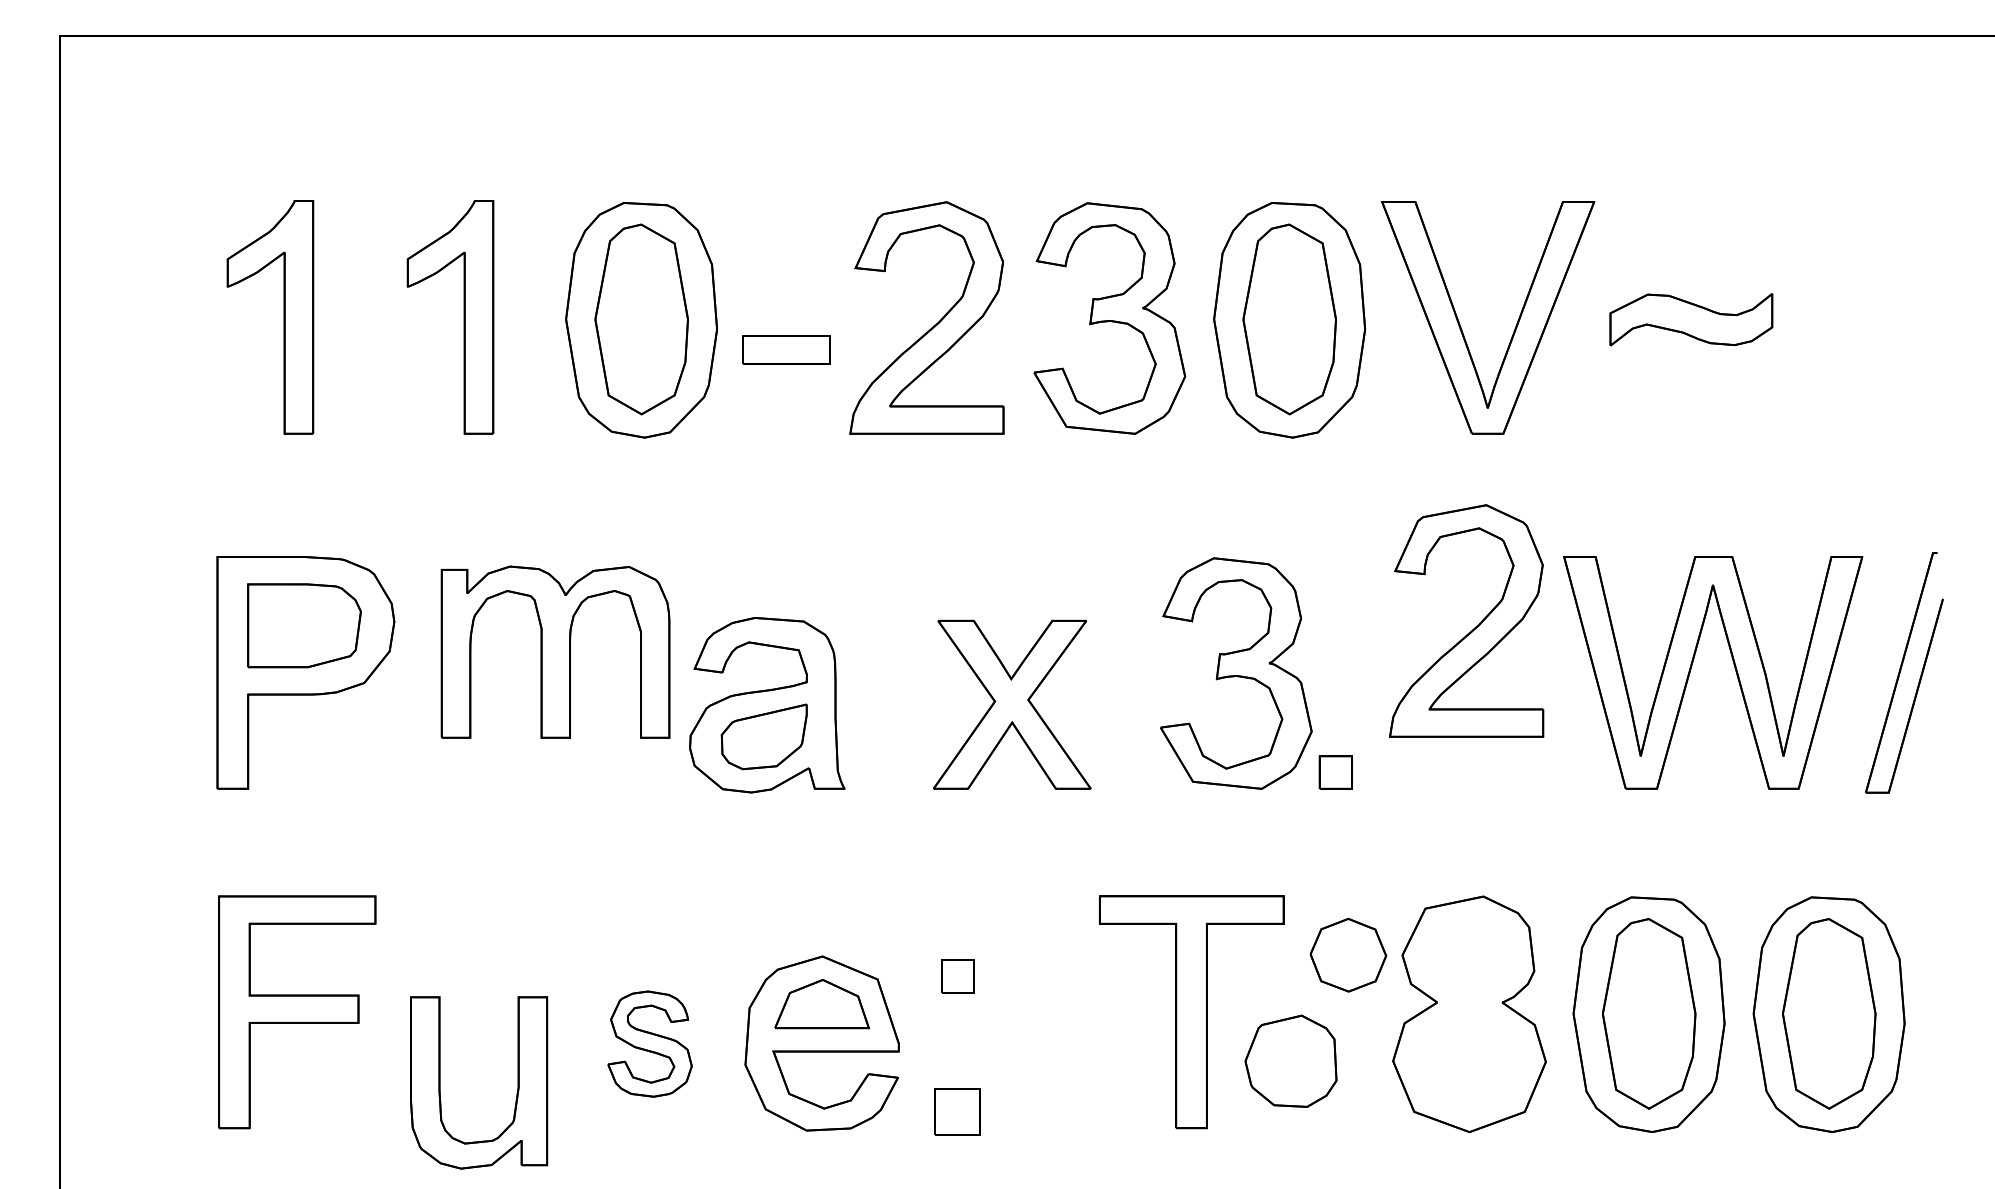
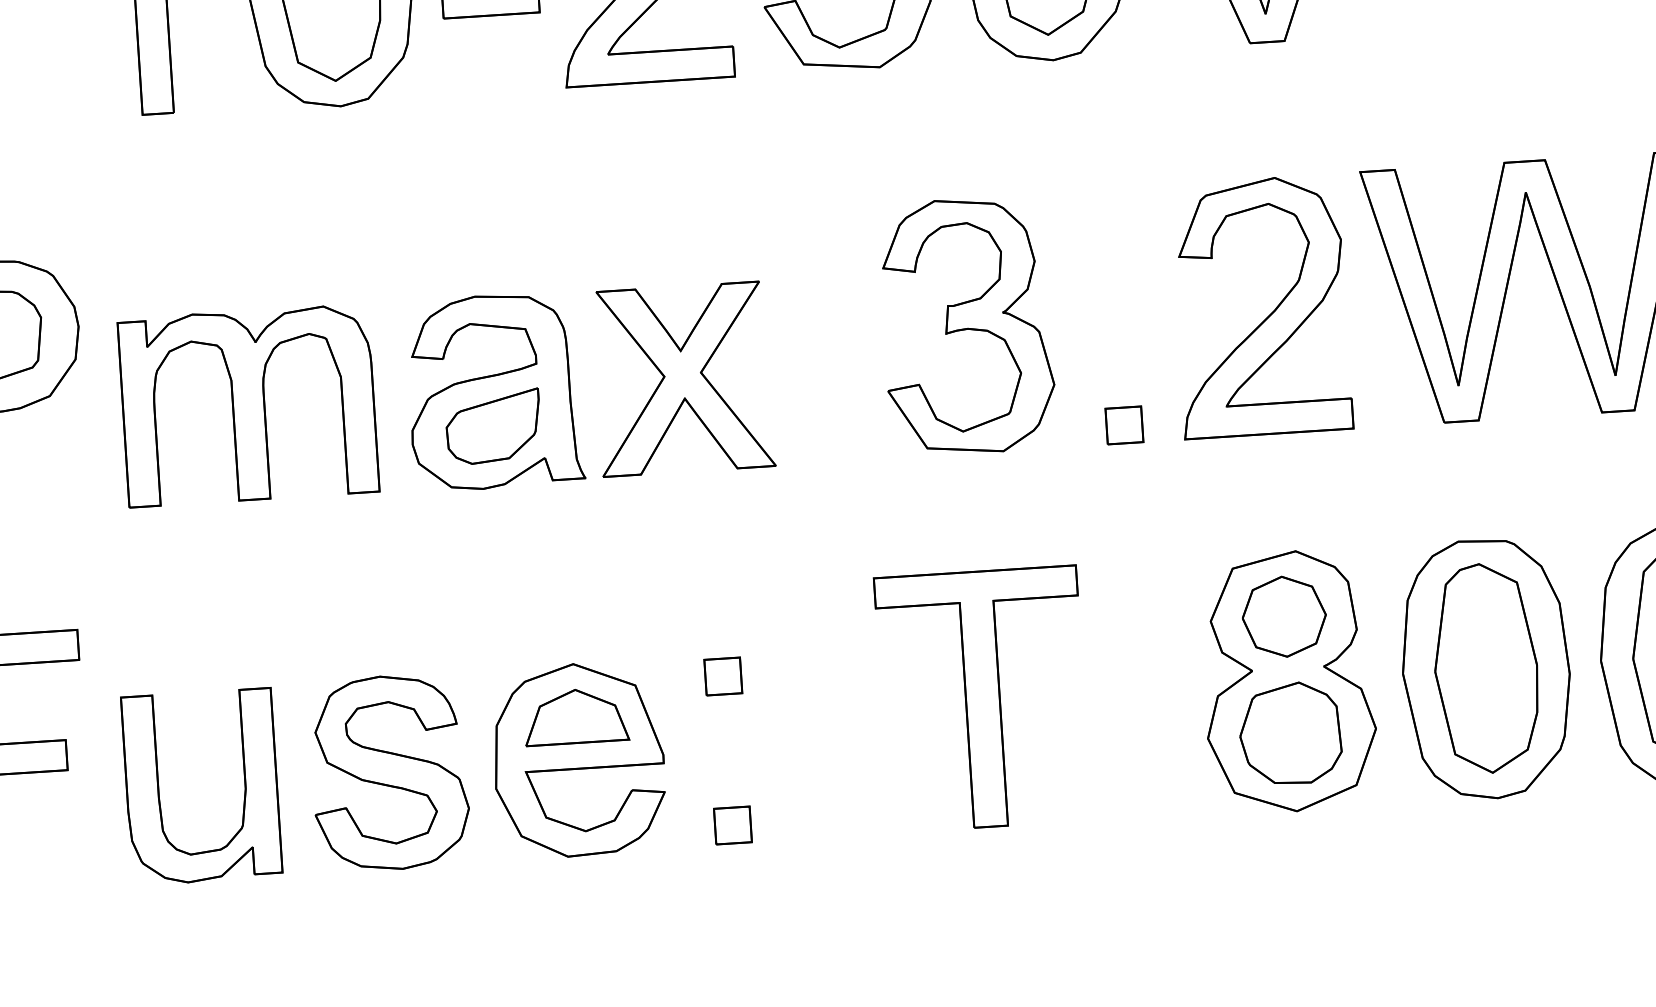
part: (1474, 627) -> (1270, 313), moved
part: (555, 651) -> (248, 404), moved
part: (1236, 673) -> (967, 326), moved
part: (1012, 704) -> (683, 378), moved
part: (1348, 954) -> (1284, 615), moved
part: (649, 1043) -> (389, 772), size x1.67
part: (1290, 1060) -> (1289, 732), moved
part: (517, 1082) -> (244, 783), moved
part: (957, 1111) -> (732, 824), size x0.71

